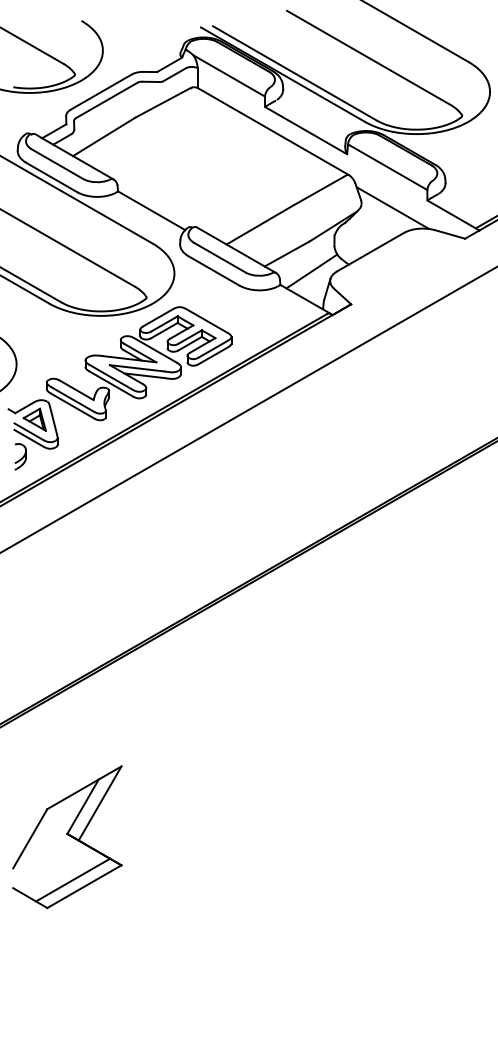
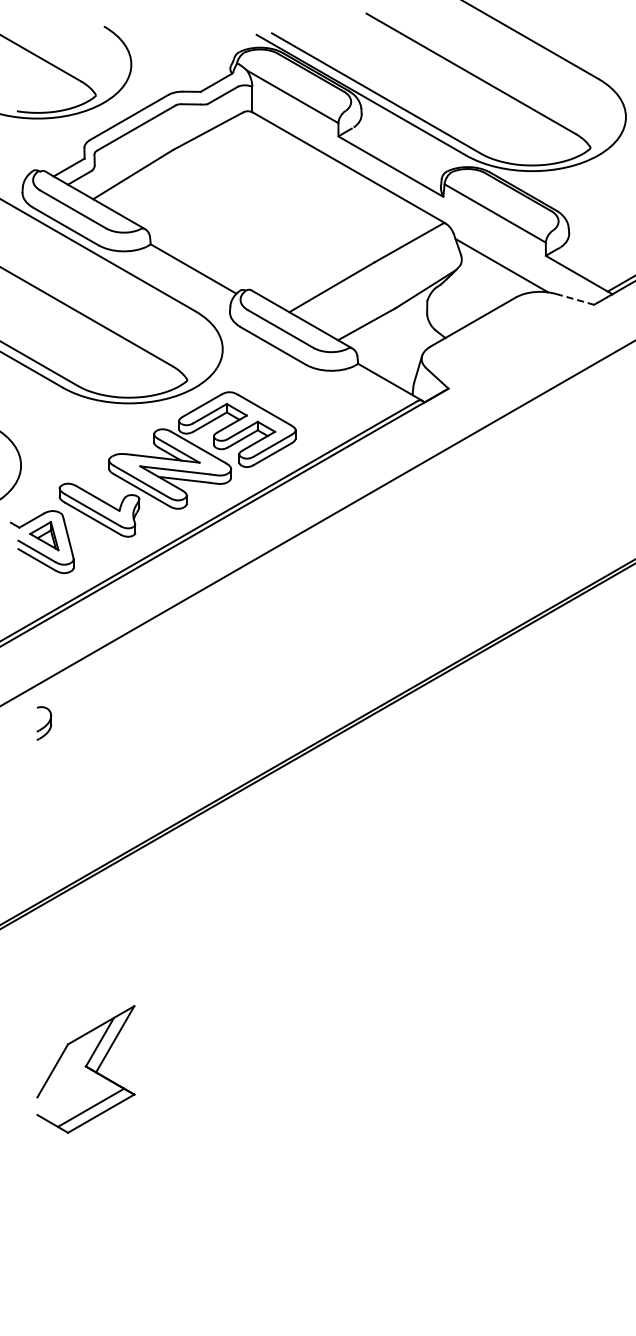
line: (450, 234) -> (575, 299), solid -> dashed
line: (311, 271) -> (397, 346), removed
part: (20, 456) -> (44, 723), moved
part: (67, 837) -> (85, 1069), size x0.7

